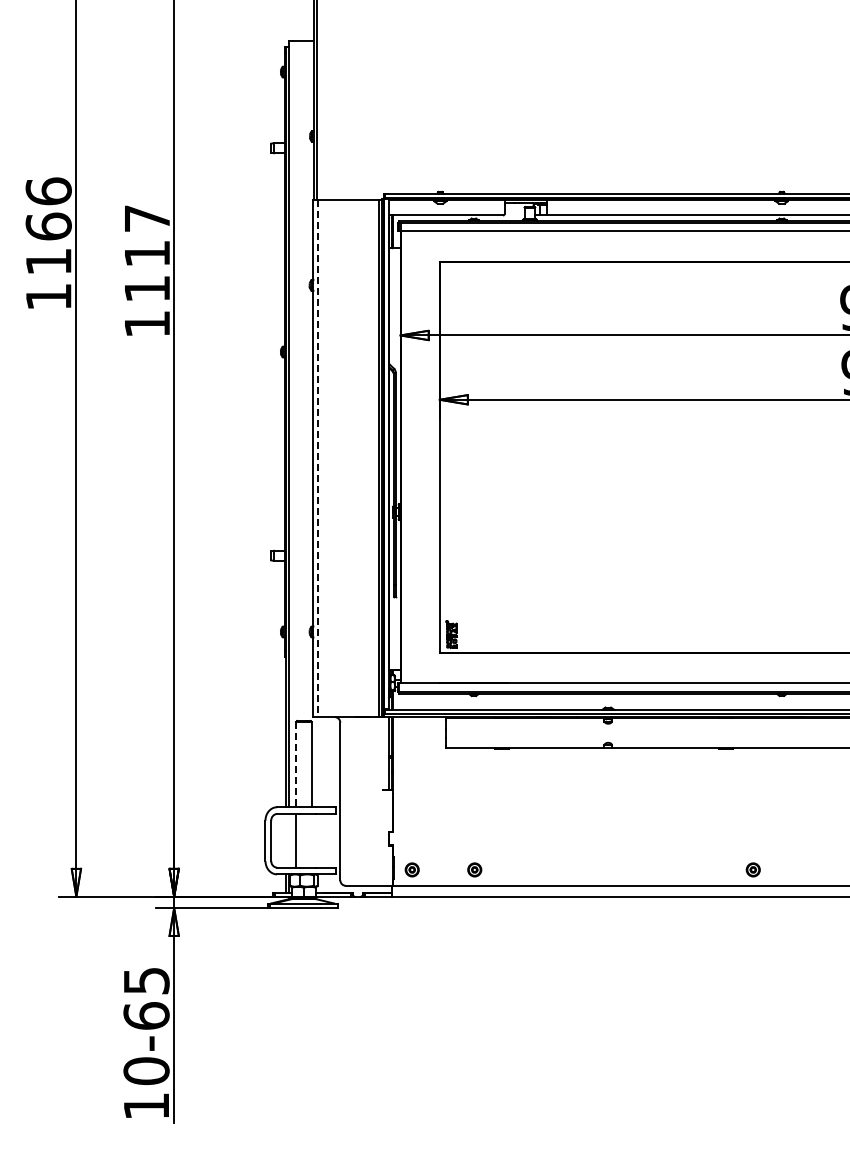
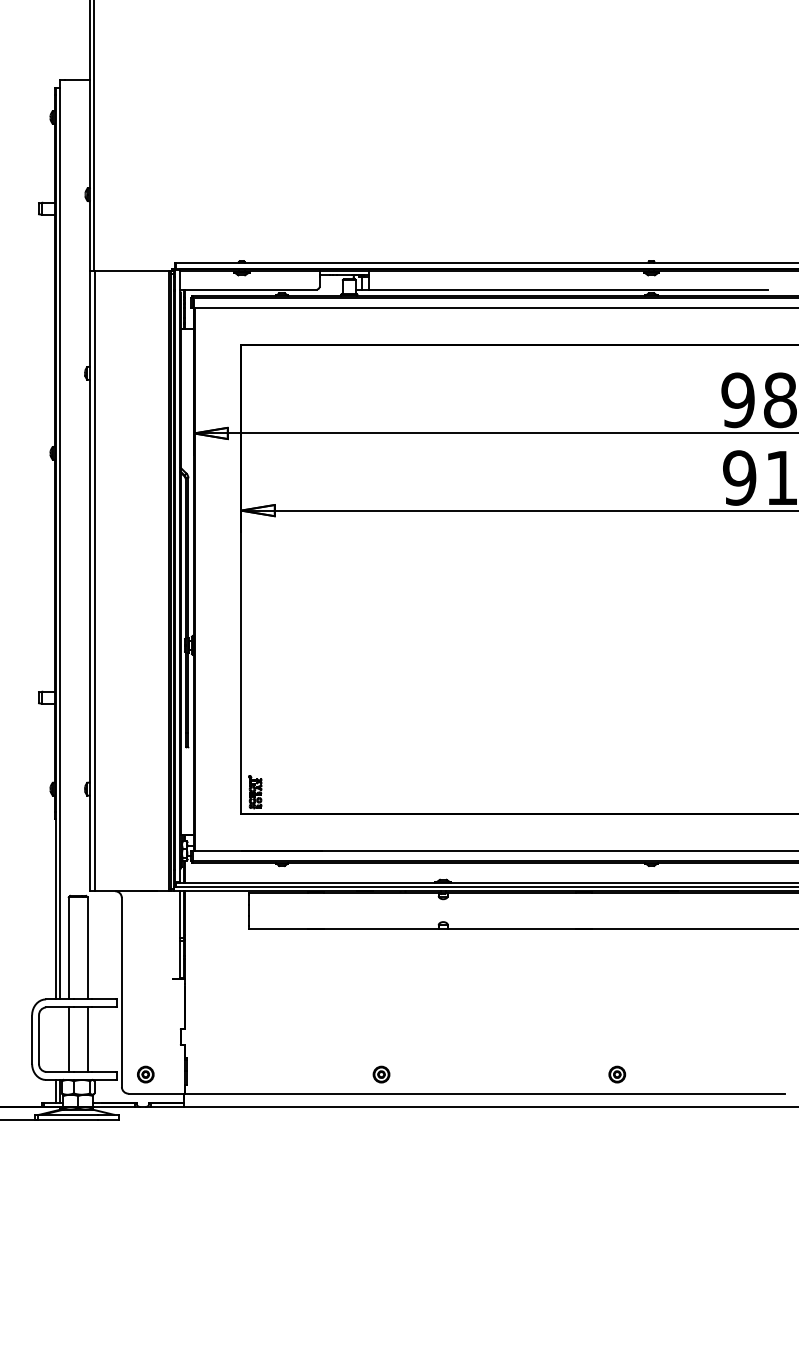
line: (317, 459) -> (94, 582), dashed -> solid
line: (296, 764) -> (69, 948), dashed -> solid
line: (311, 840) -> (87, 1039), added
part: (411, 869) -> (144, 1074), moved
part: (474, 869) -> (381, 1074), moved

